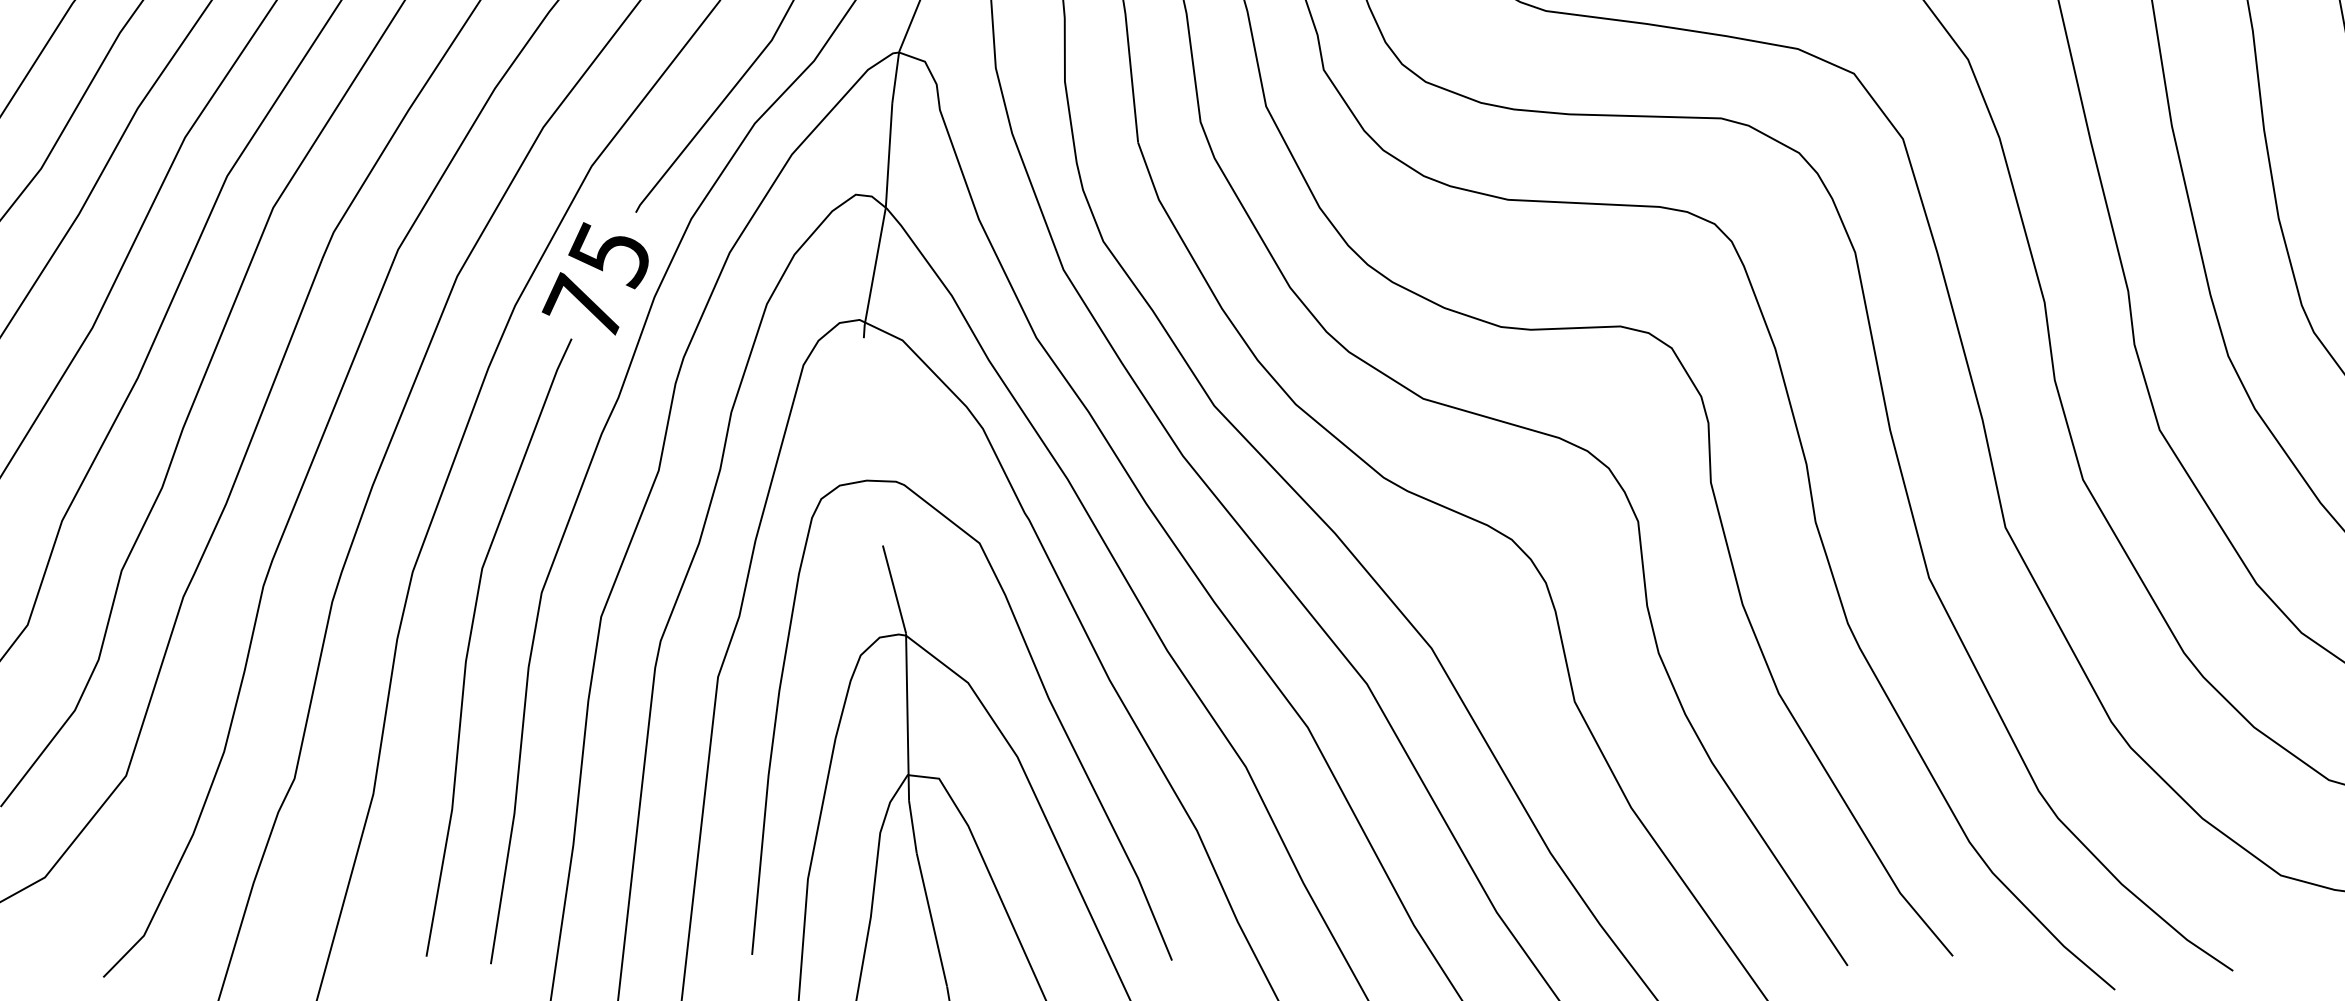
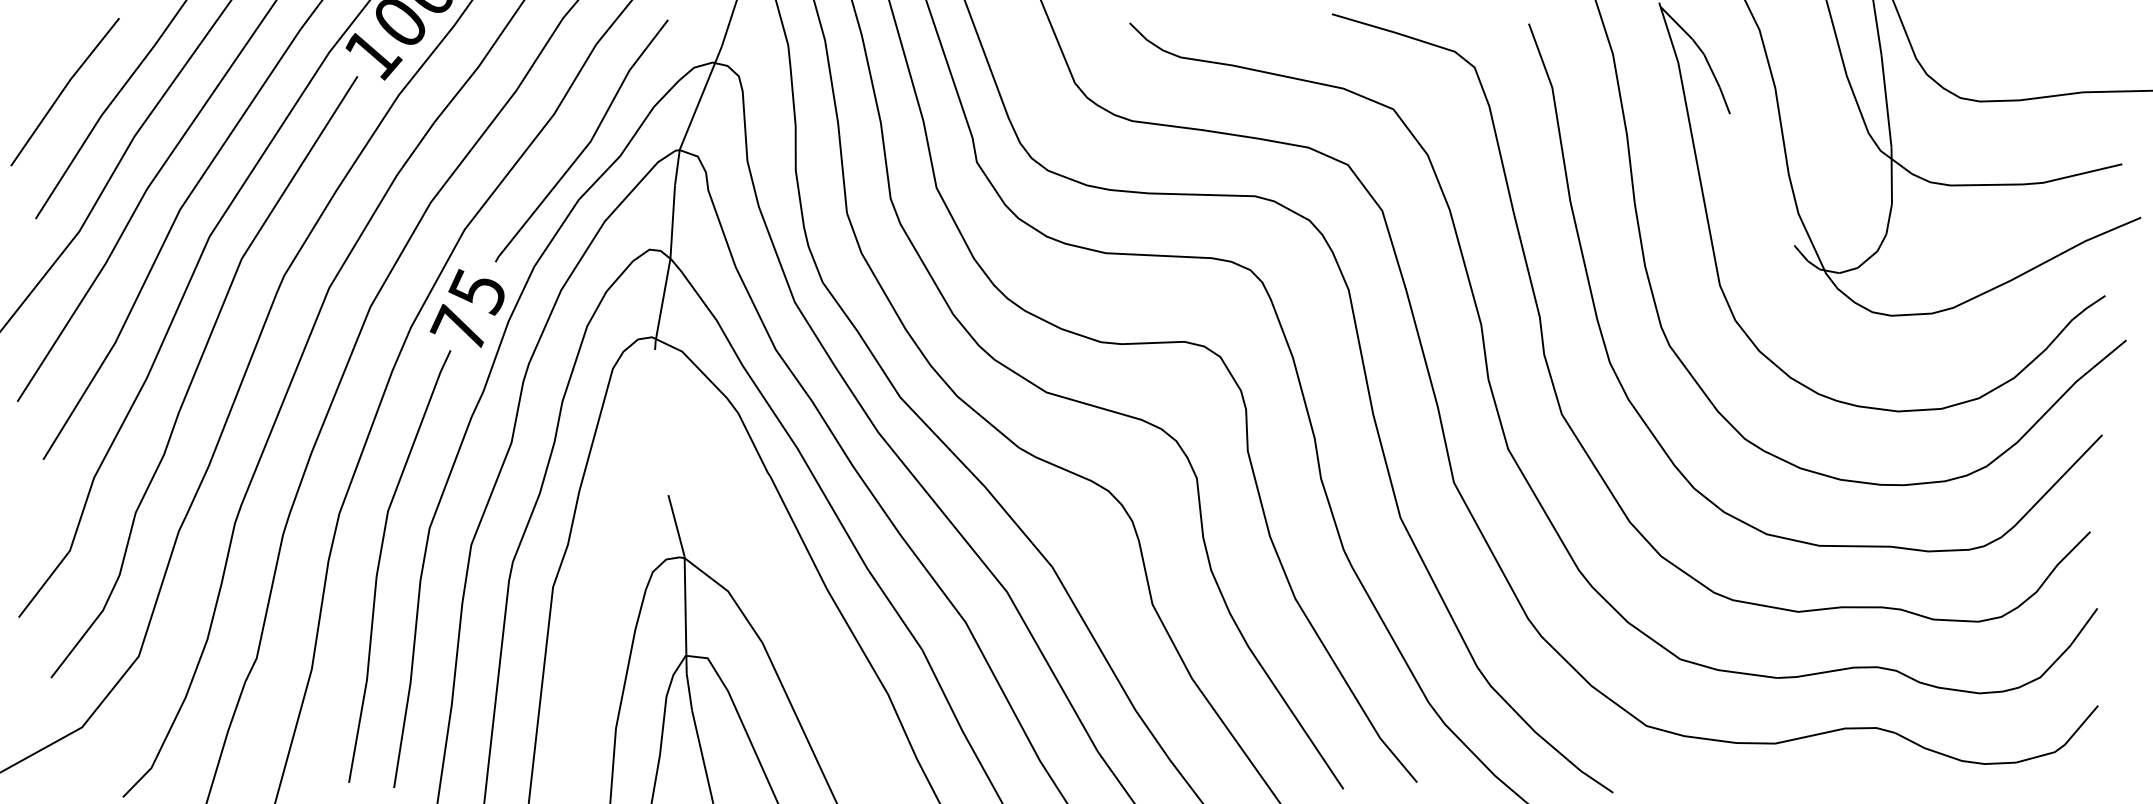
curve: (1041, 686) -> (779, 593), removed

